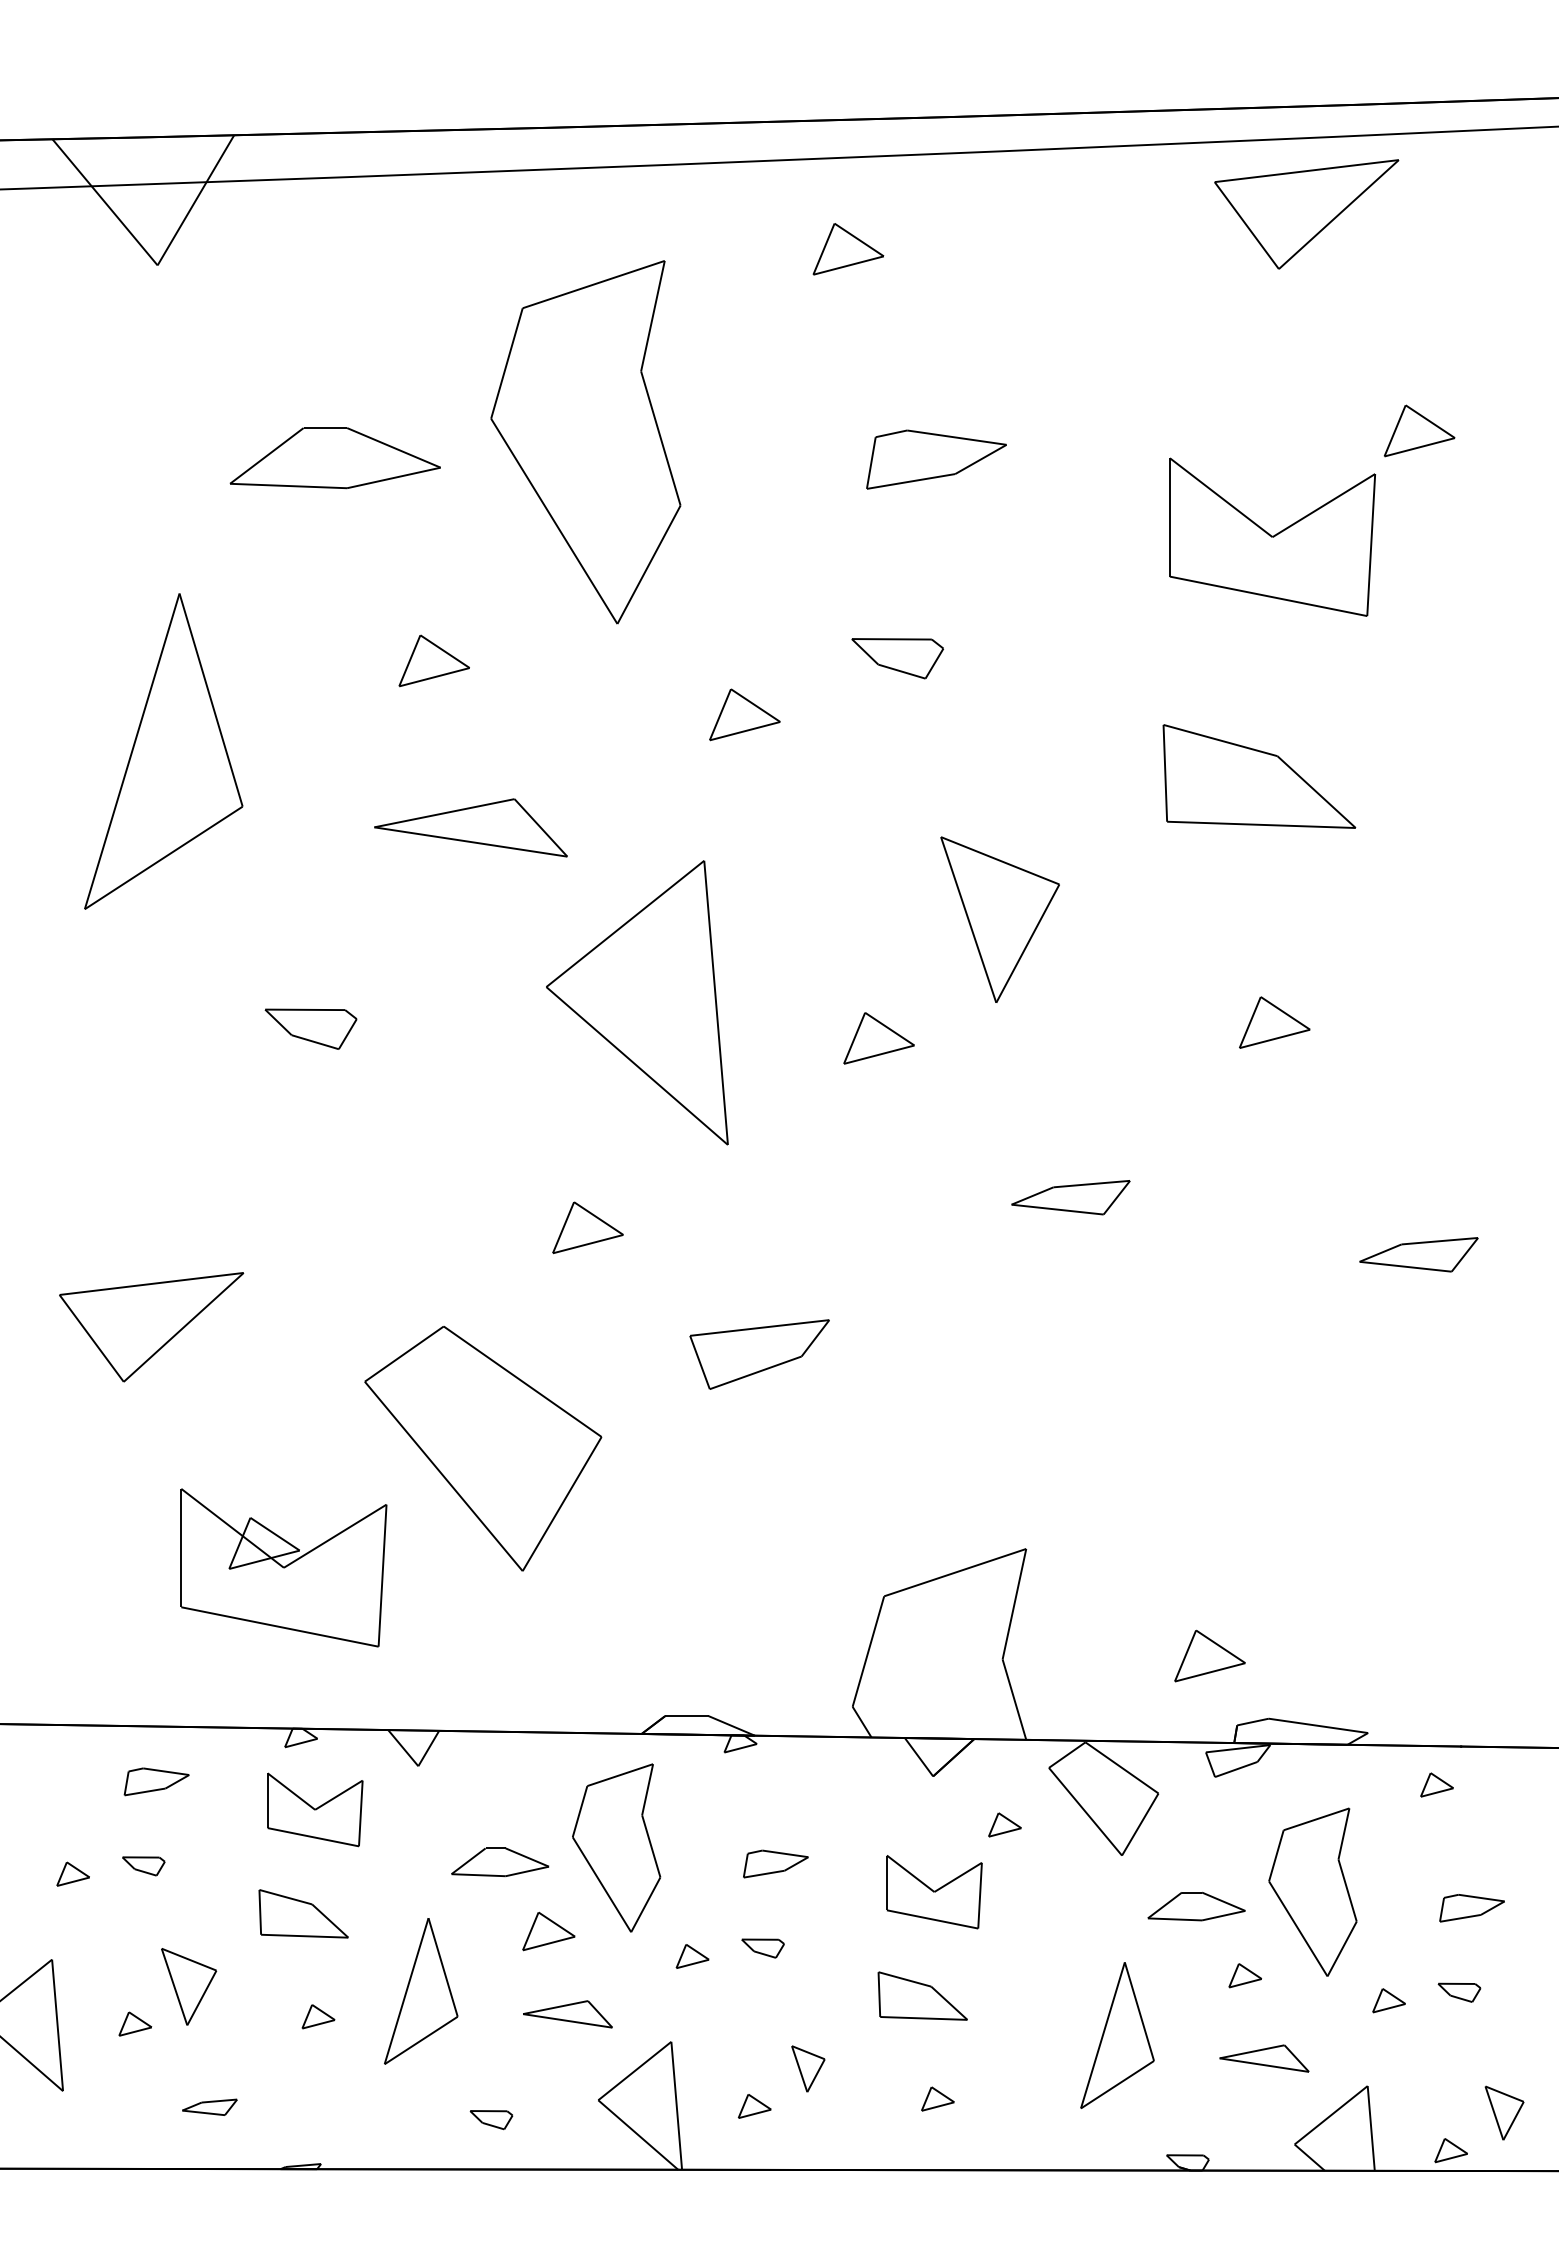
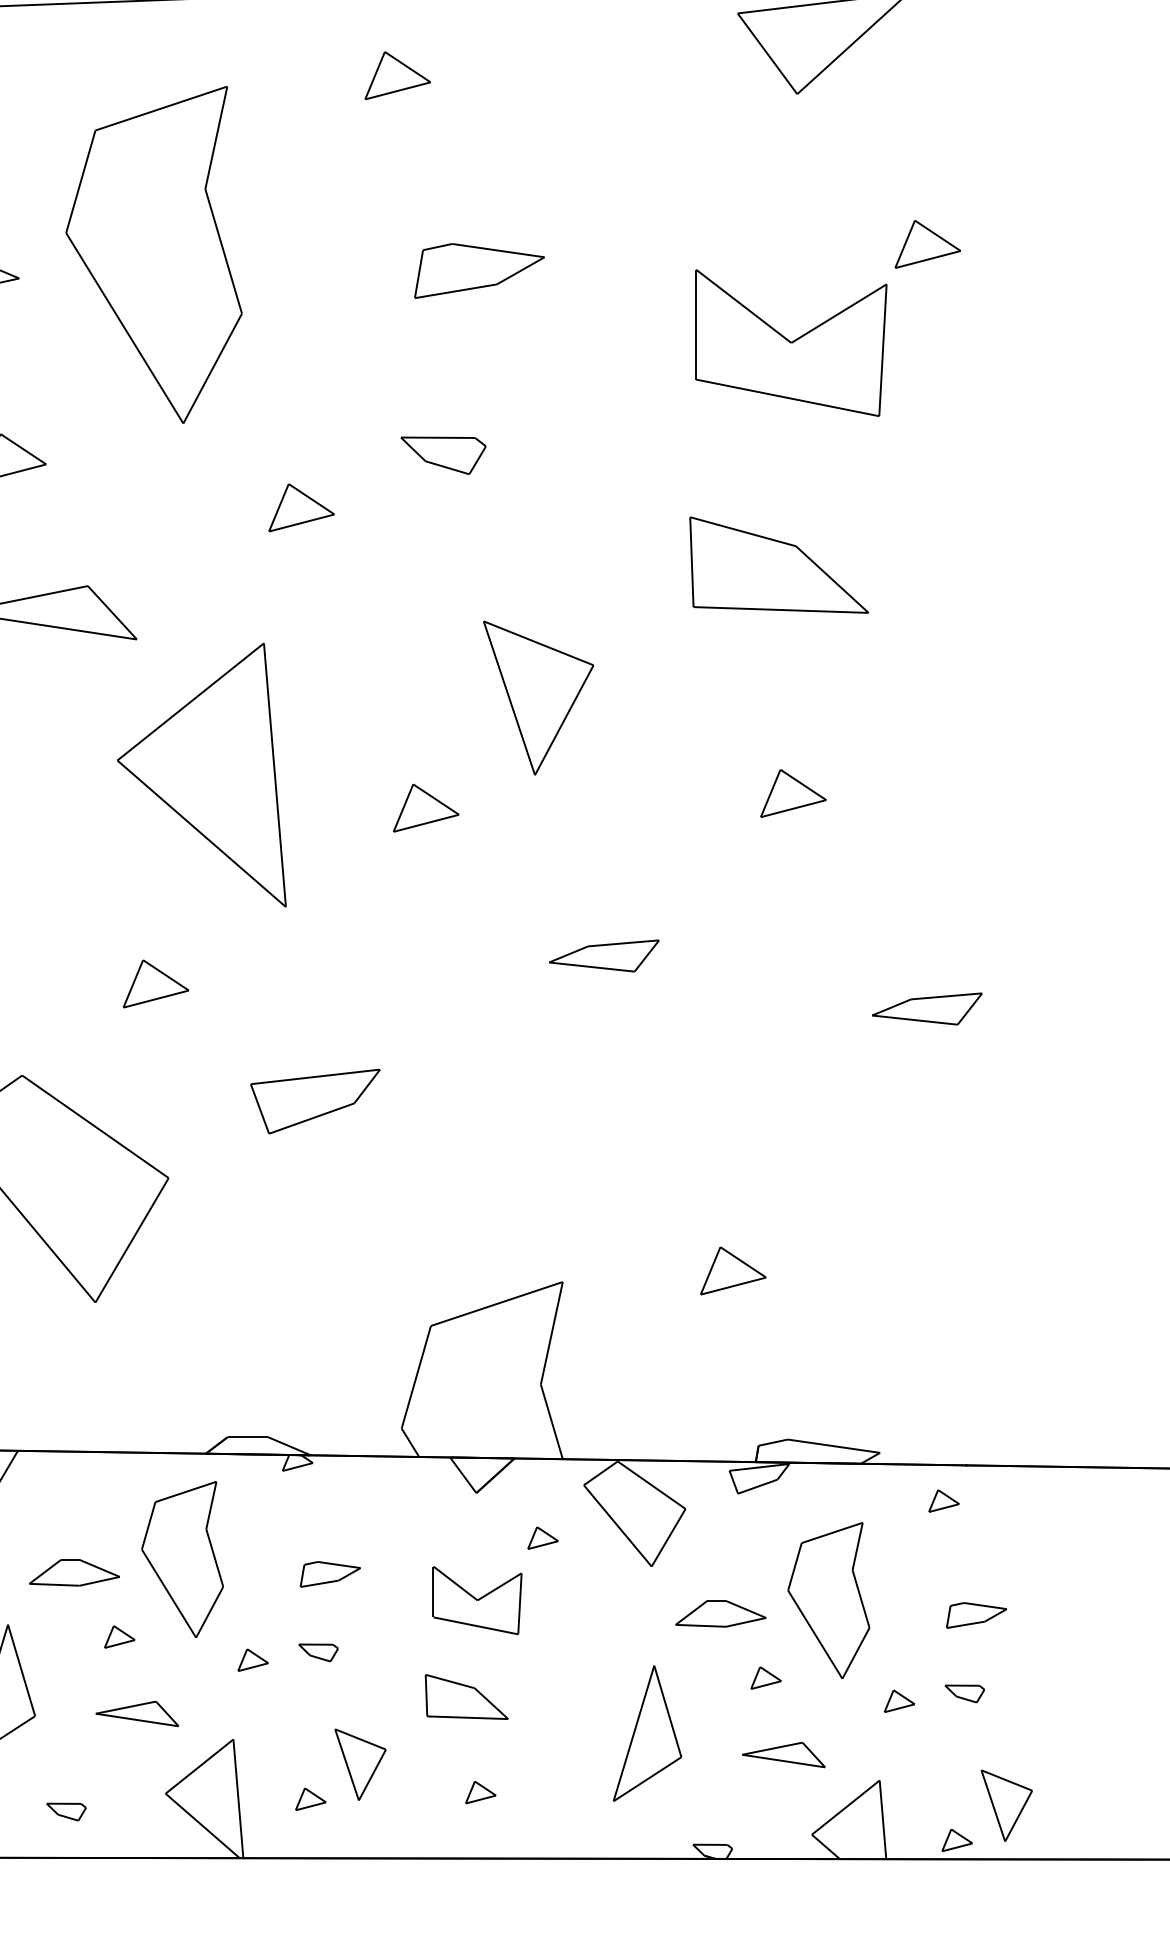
part: (1209, 1655) -> (732, 1270), moved
part: (548, 1931) -> (119, 1637), size x0.62
part: (808, 2068) -> (360, 1764), size x1.67
part: (1504, 2112) -> (1006, 1805), size x1.43

